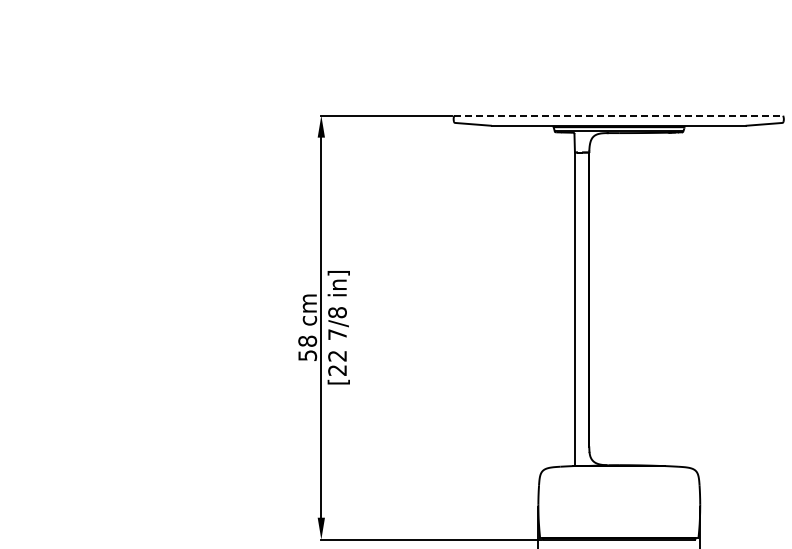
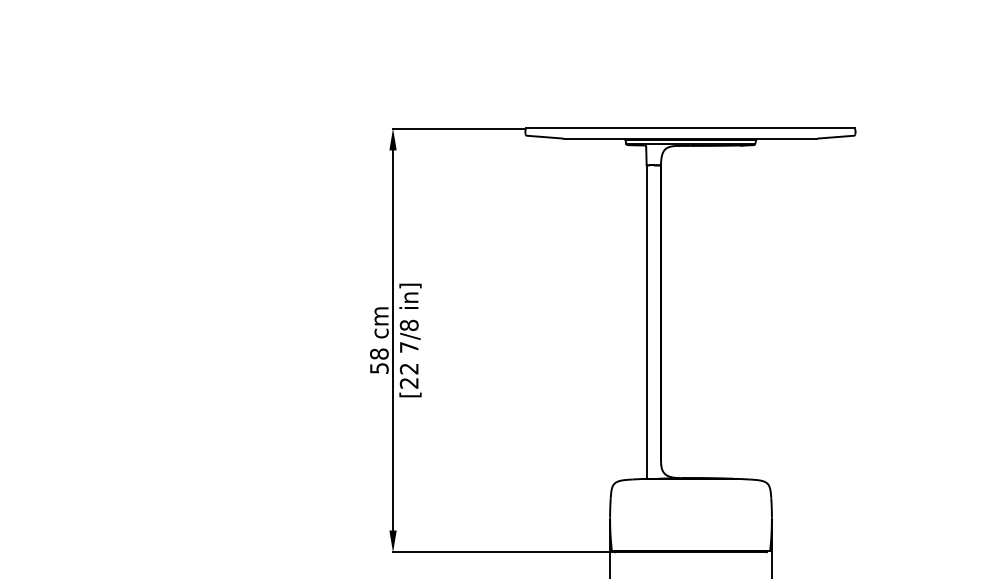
line: (618, 115) -> (690, 128), dashed -> solid

